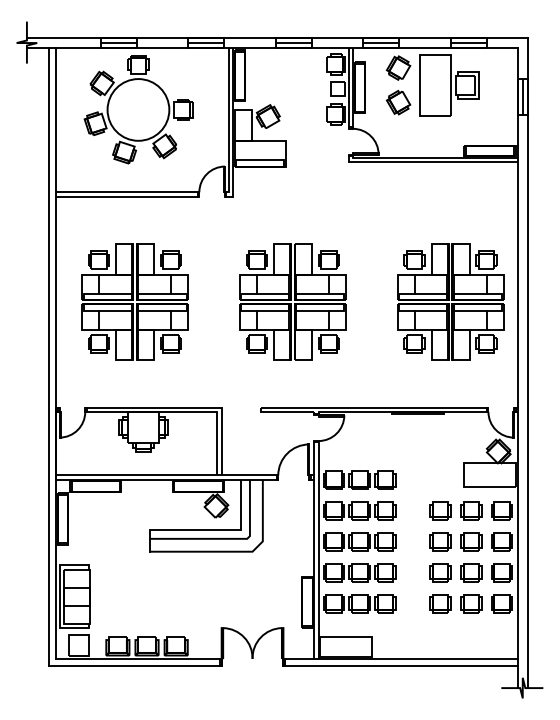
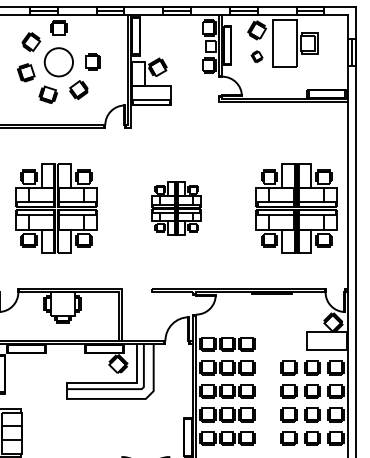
part: (398, 102) -> (257, 56), size x0.6
circle: (138, 109) -> (58, 61), size x0.6
part: (292, 301) -> (176, 208), size x0.6

